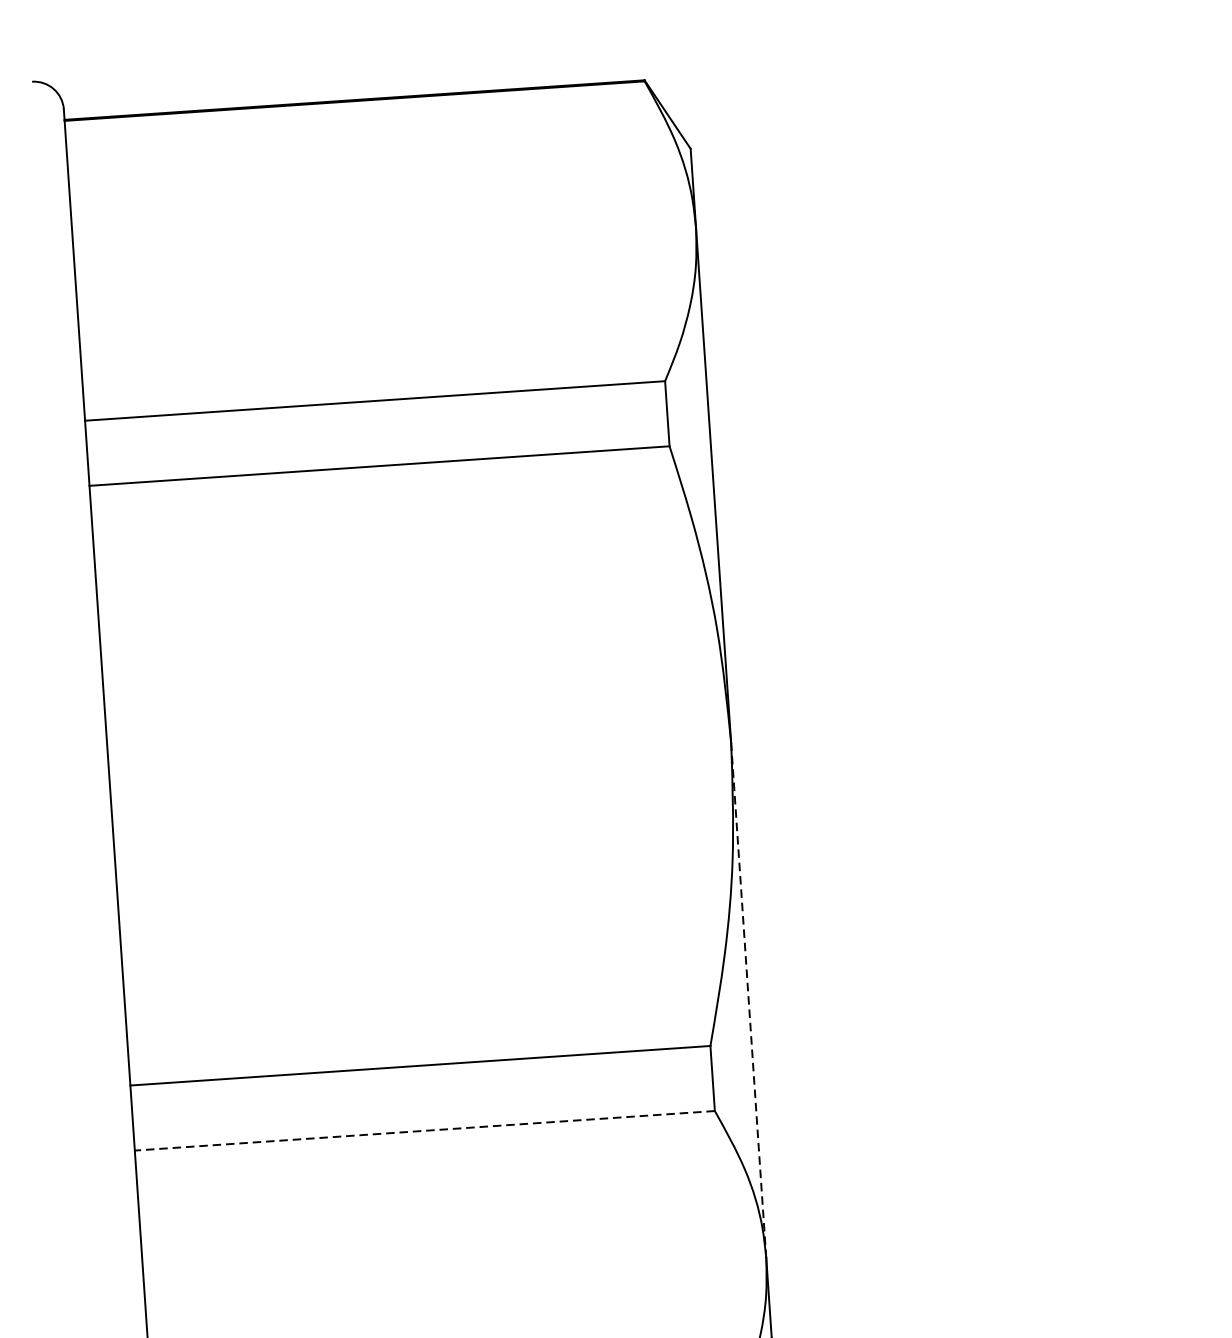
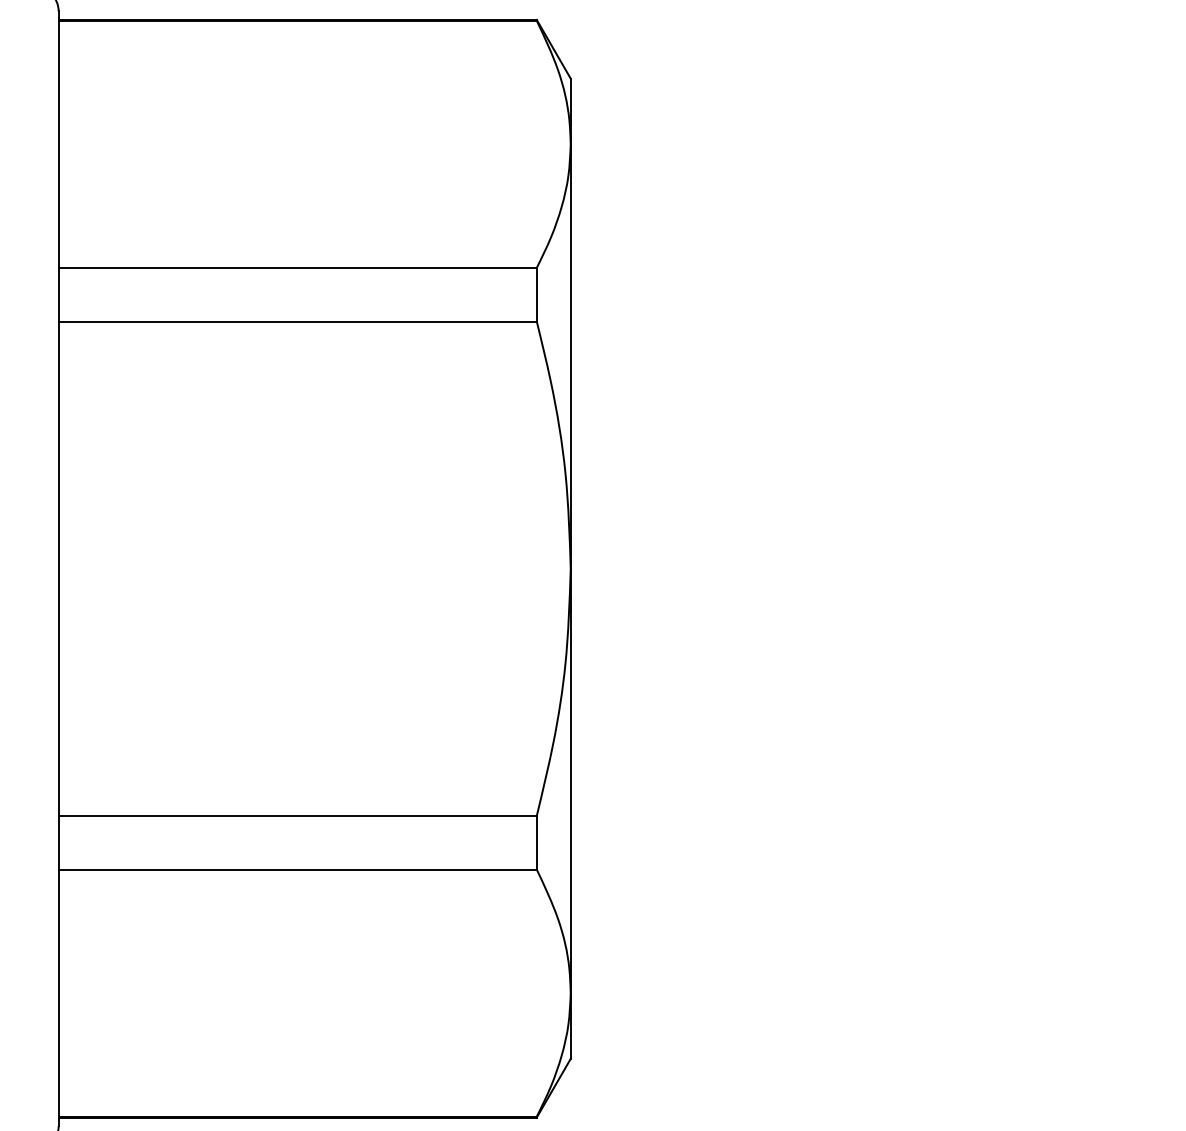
line: (748, 1000) -> (570, 780), dashed -> solid
line: (424, 1130) -> (297, 869), dashed -> solid

